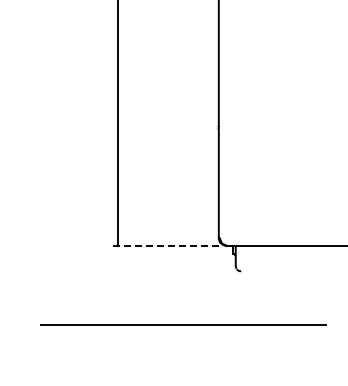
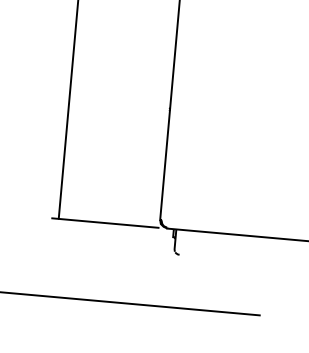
line: (164, 246) -> (105, 223), dashed -> solid

